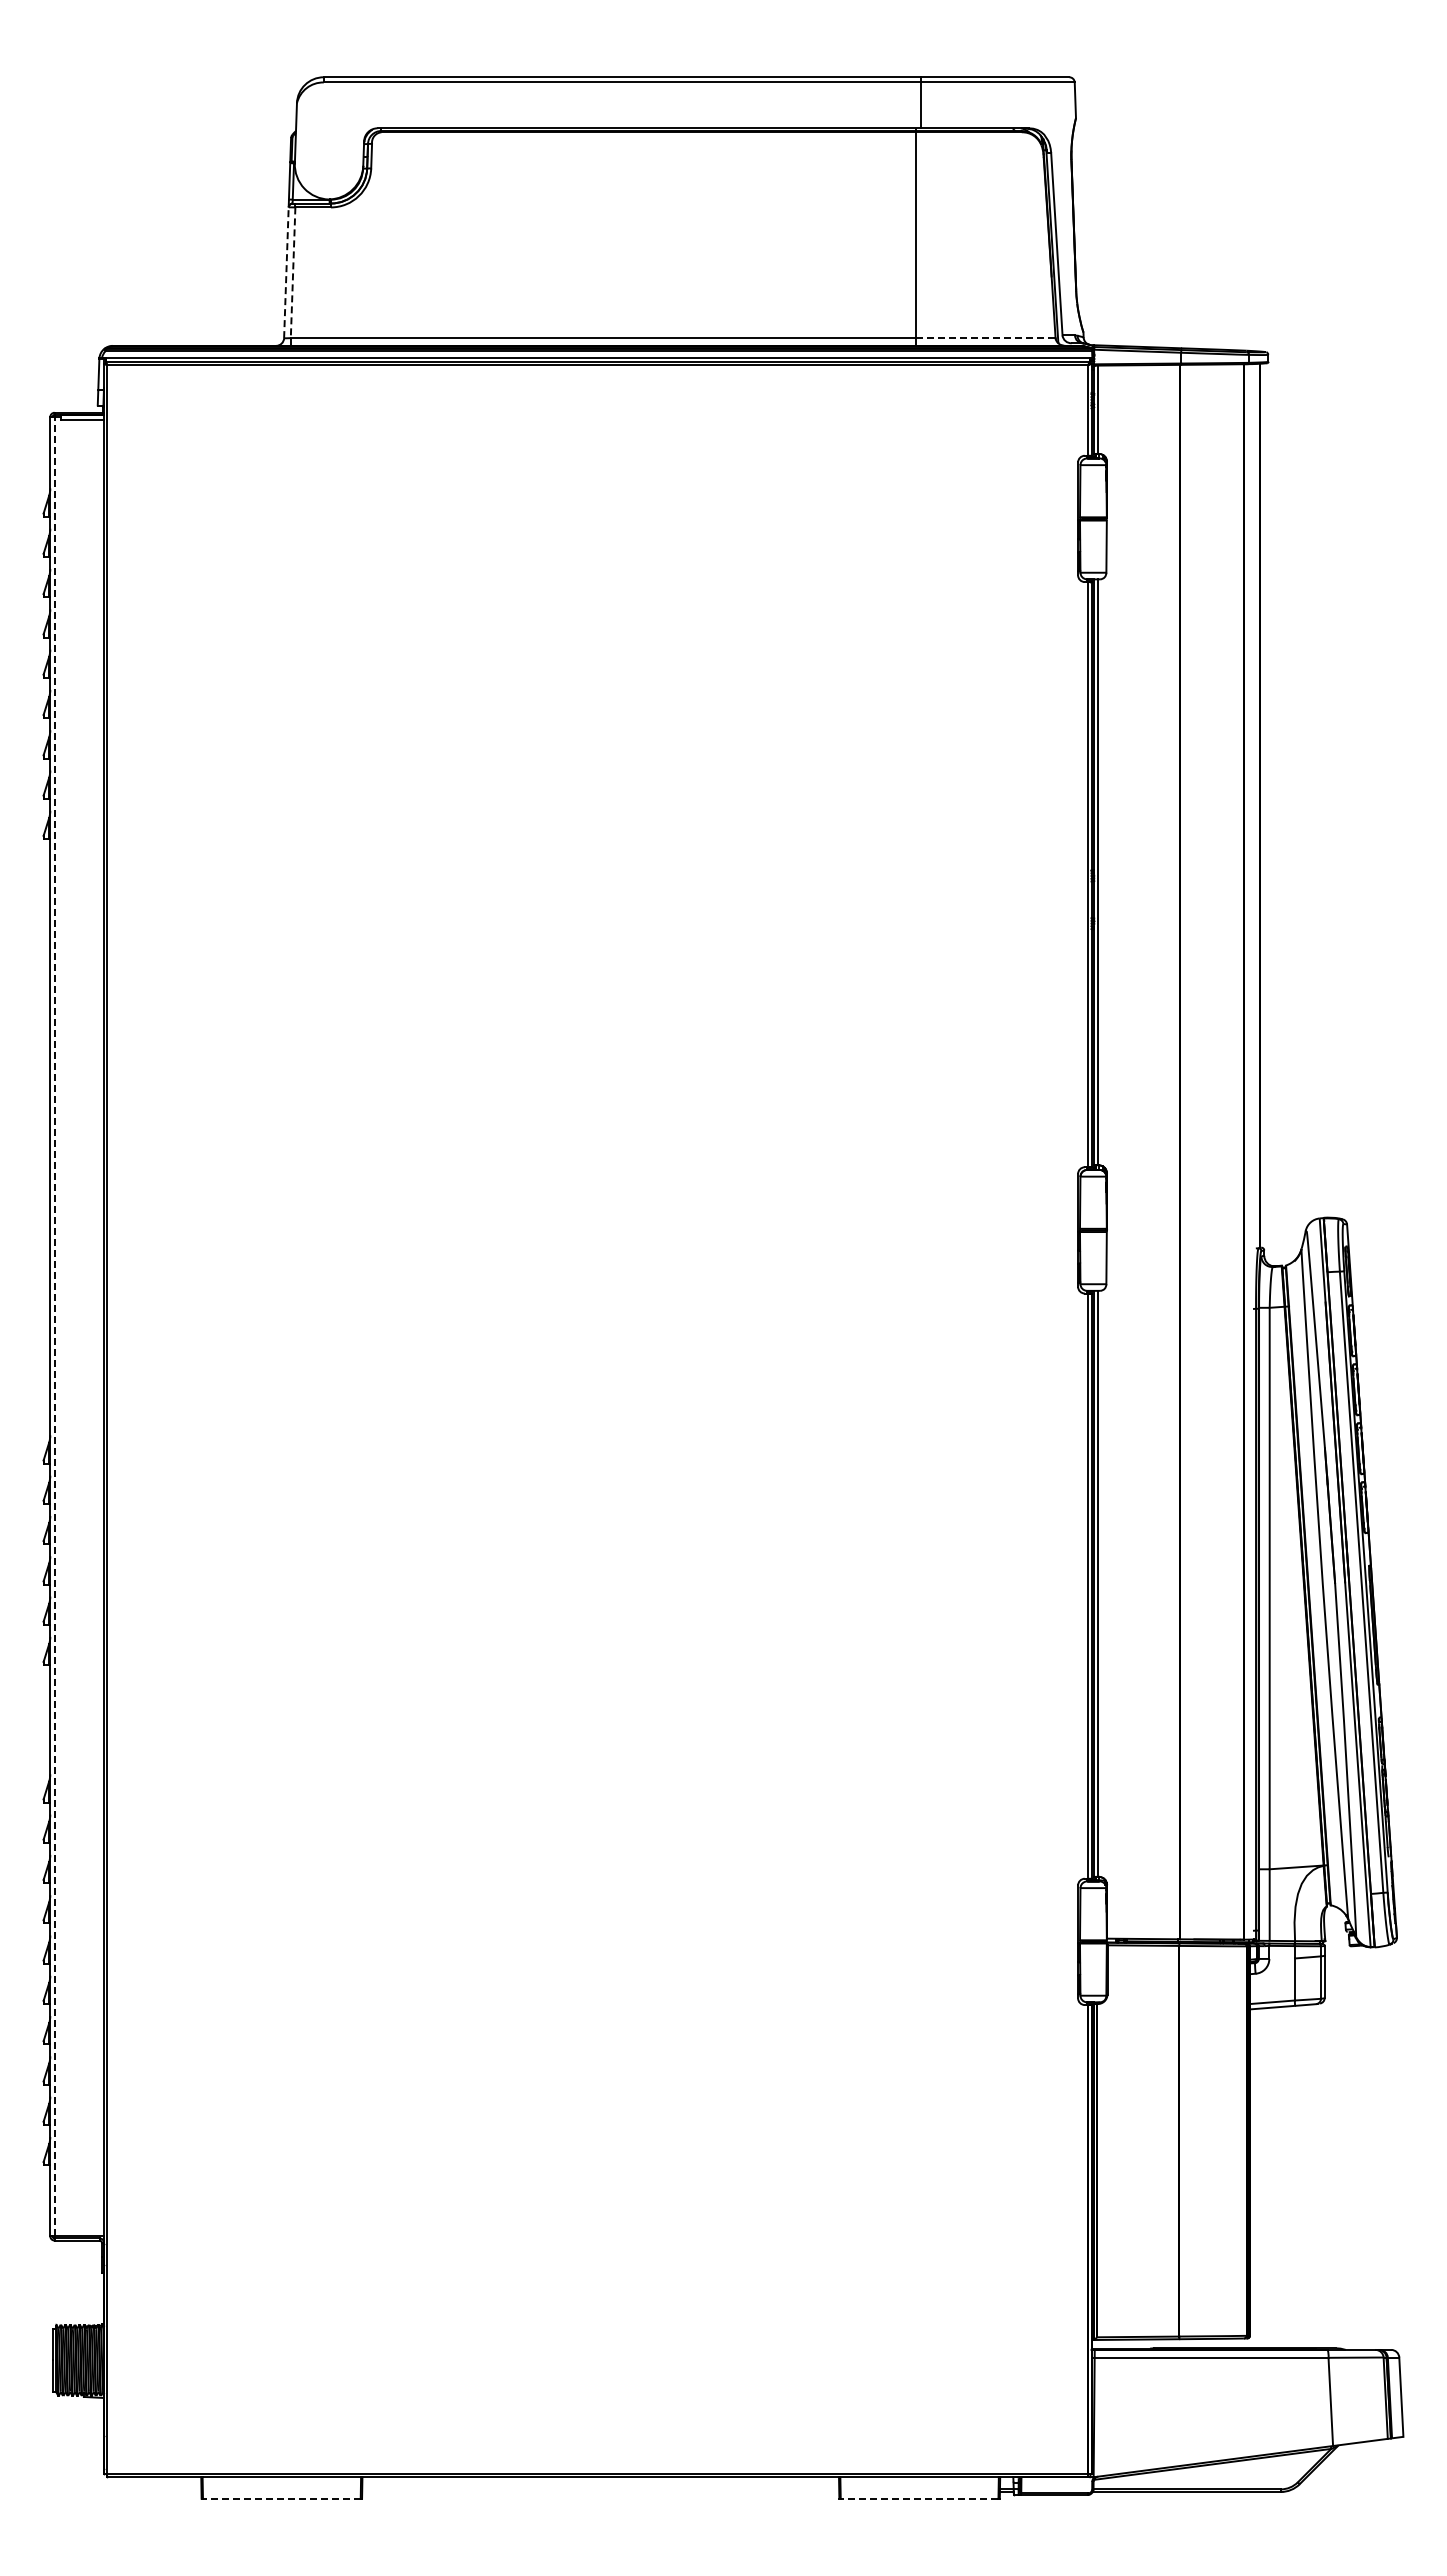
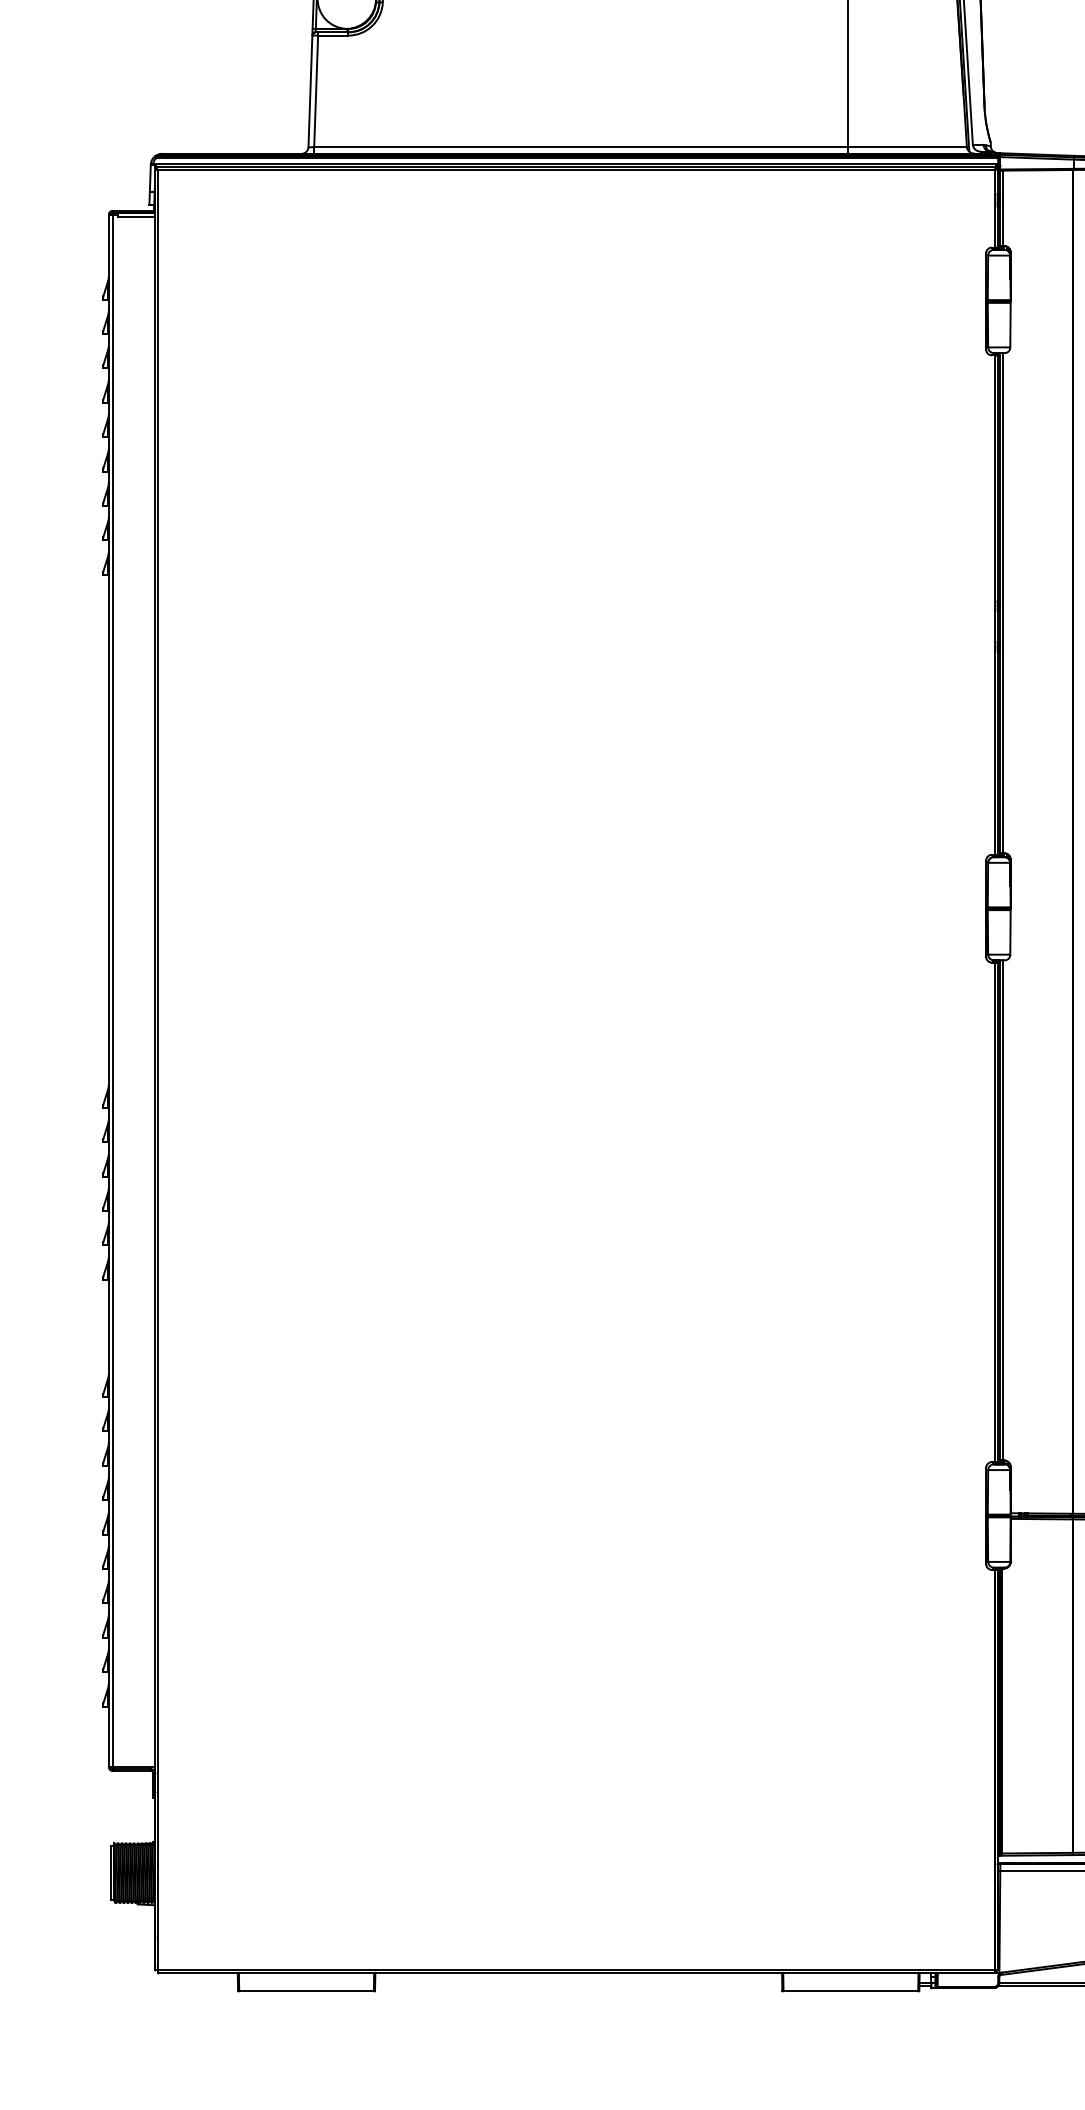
line: (286, 272) -> (310, 91), dashed -> solid
line: (293, 273) -> (316, 92), dashed -> solid
line: (986, 338) -> (907, 147), dashed -> solid
line: (54, 1326) -> (112, 990), dashed -> solid
line: (281, 2498) -> (306, 1991), dashed -> solid
line: (919, 2498) -> (850, 1991), dashed -> solid

